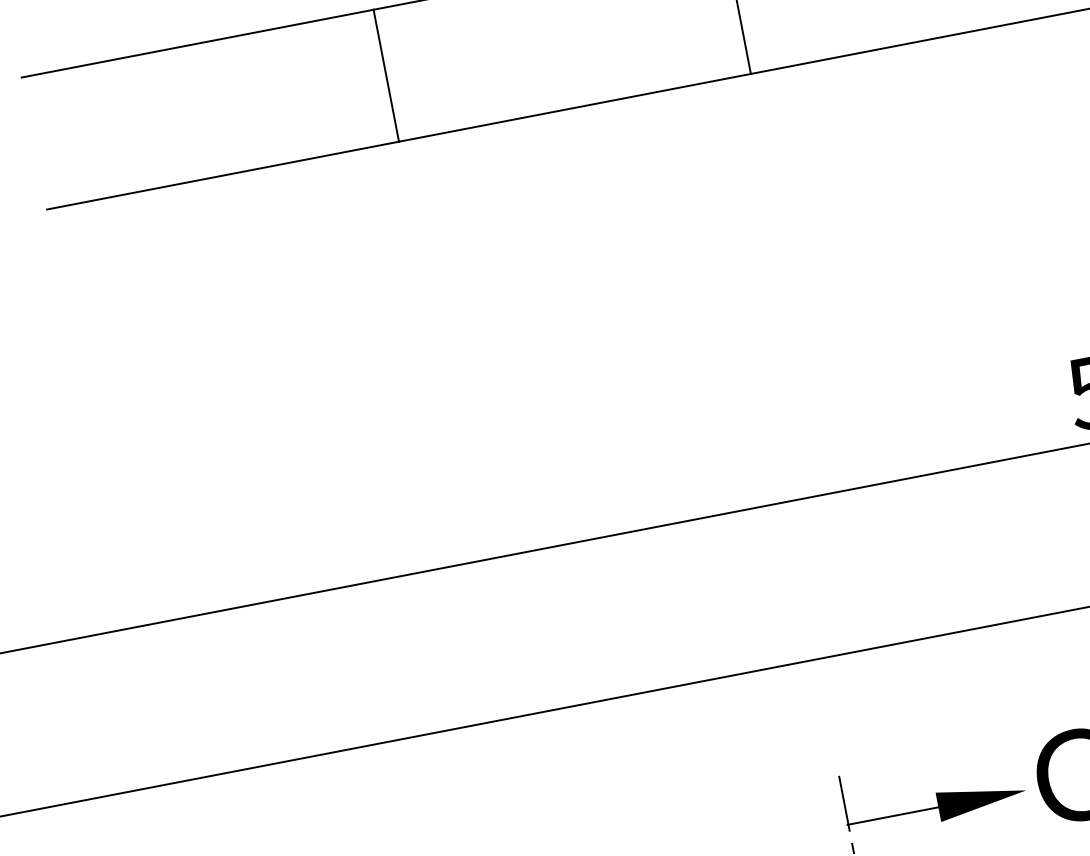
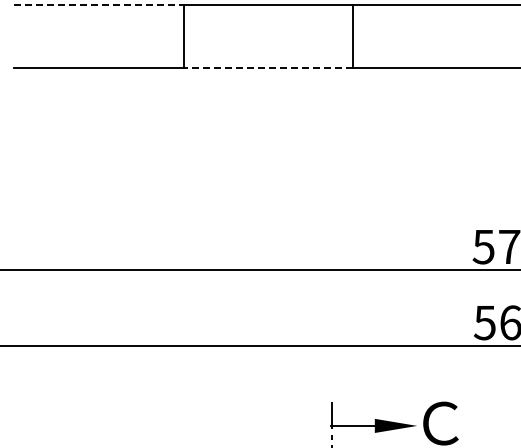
line: (196, 43) -> (98, 4), solid -> dashed
line: (575, 108) -> (268, 68), solid -> dashed

